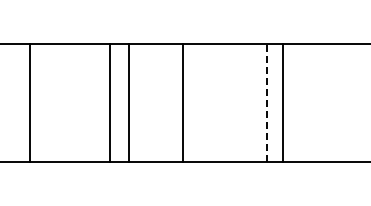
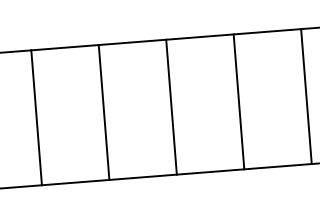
line: (109, 102) -> (103, 111), moved
line: (129, 102) -> (36, 117), moved
line: (183, 102) -> (172, 106), moved
line: (267, 102) -> (239, 101), dashed -> solid
line: (282, 102) -> (306, 96), moved

